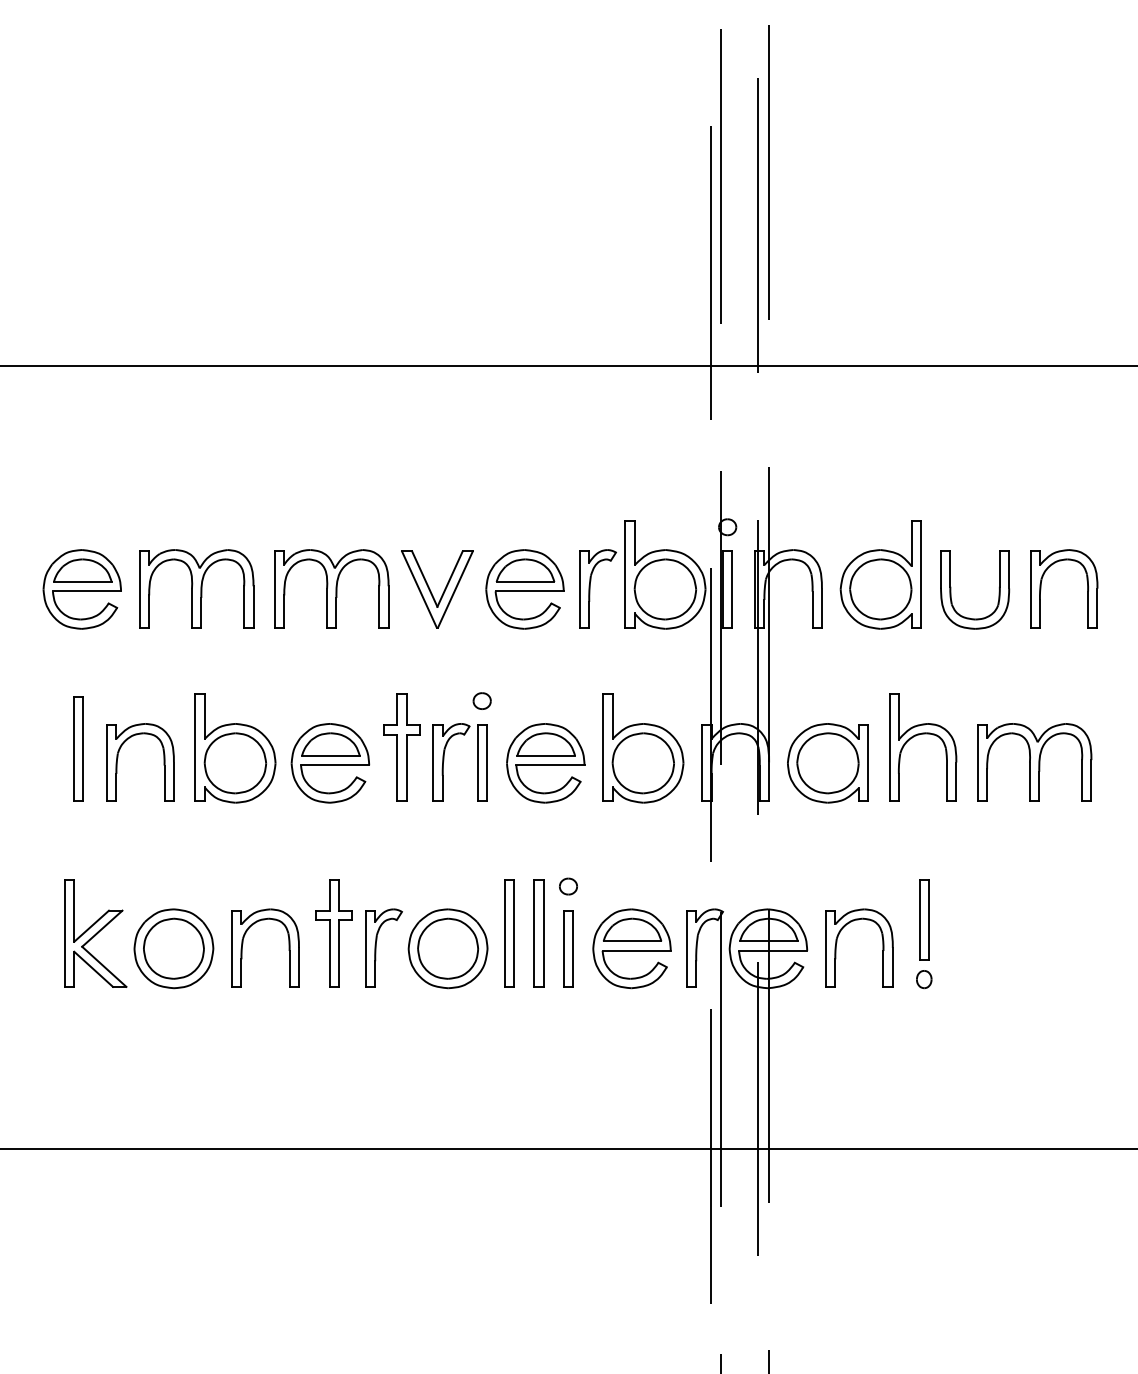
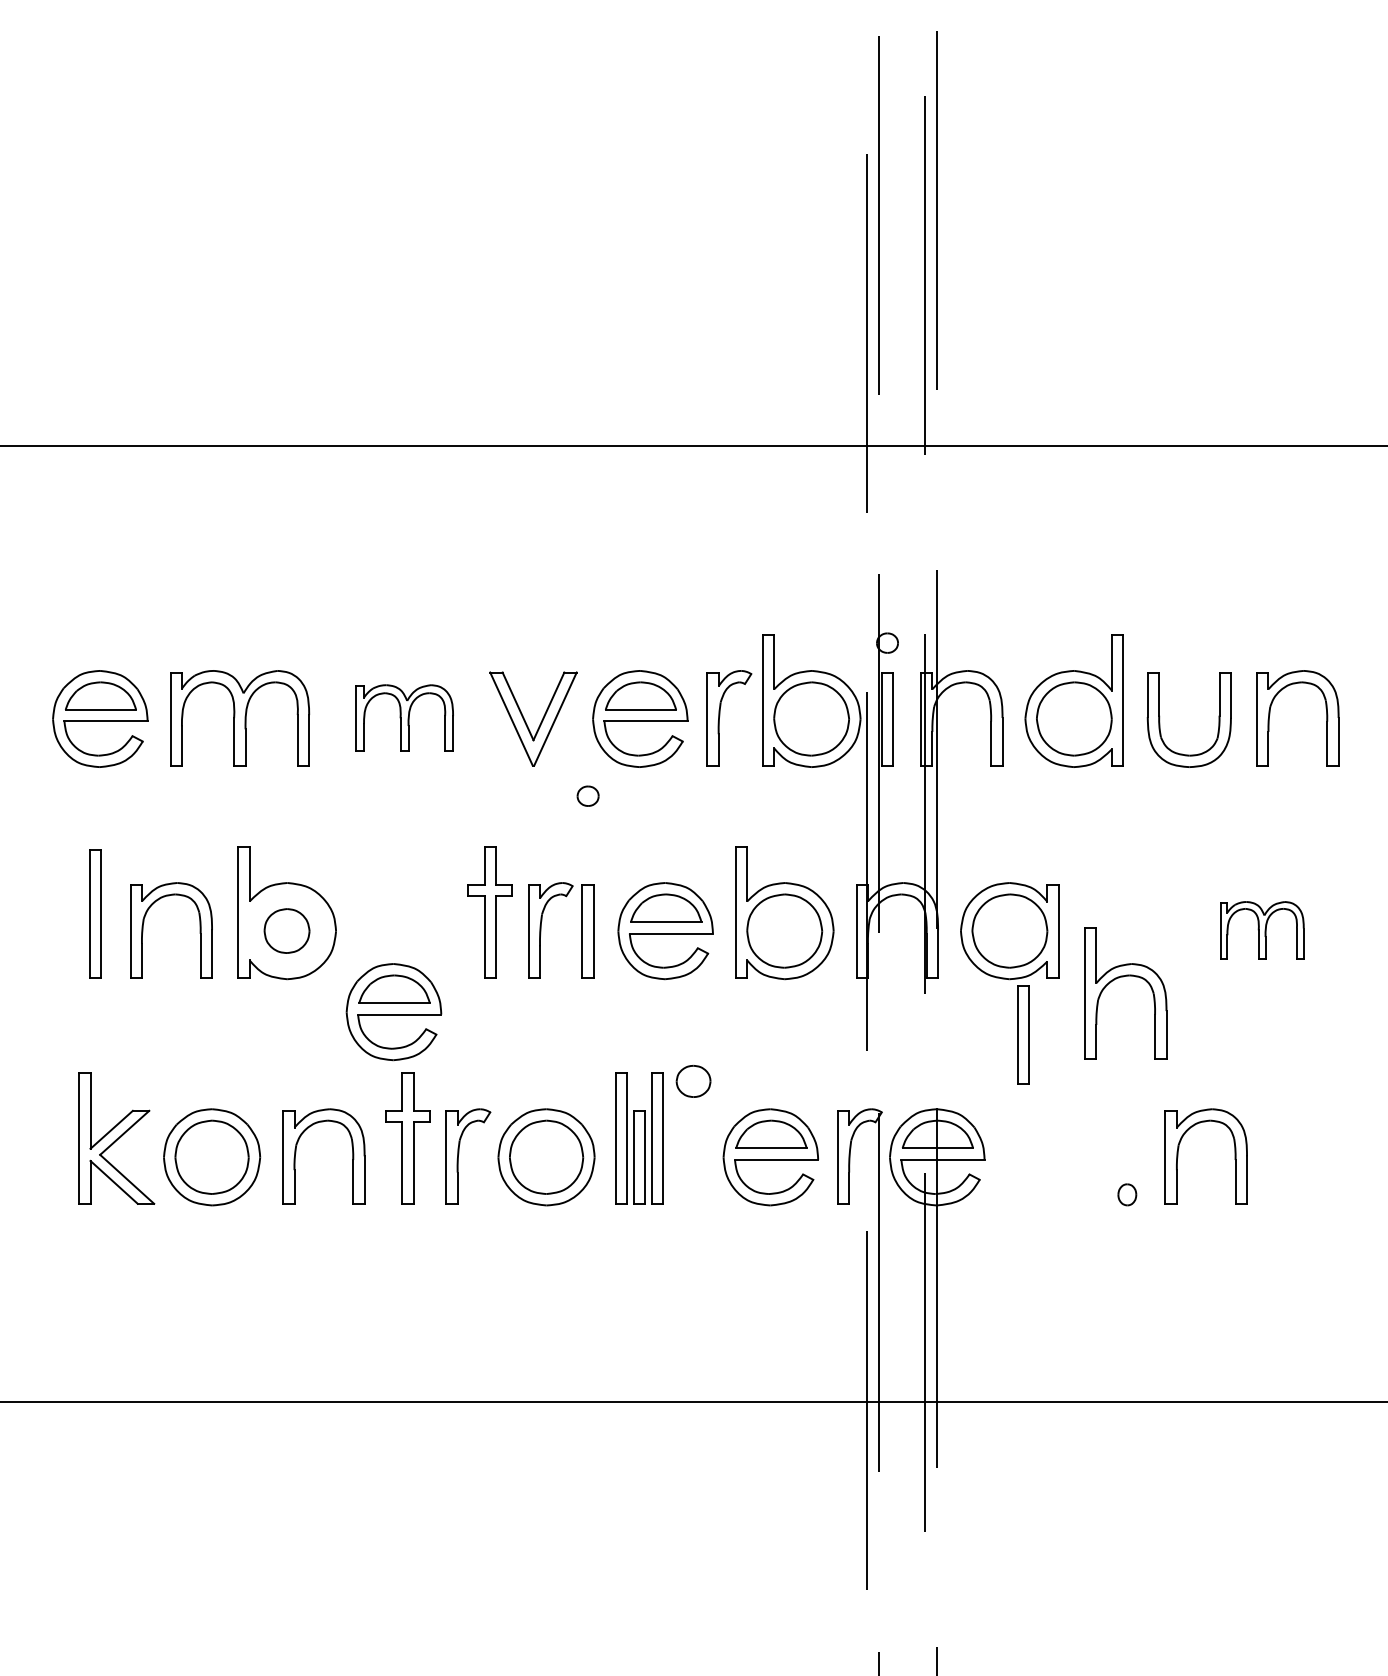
part: (331, 589) -> (404, 718), size x0.7
part: (481, 700) -> (587, 795), moved
part: (921, 734) -> (1123, 977), moved
part: (234, 762) -> (286, 930), size x0.6
part: (1035, 762) -> (1262, 930), size x0.6
part: (330, 763) -> (393, 1012), moved
part: (567, 886) -> (692, 1081), size x1.6
part: (924, 919) -> (1023, 1034), moved
part: (568, 948) -> (639, 1157), moved
part: (836, 948) -> (1178, 1156), moved

